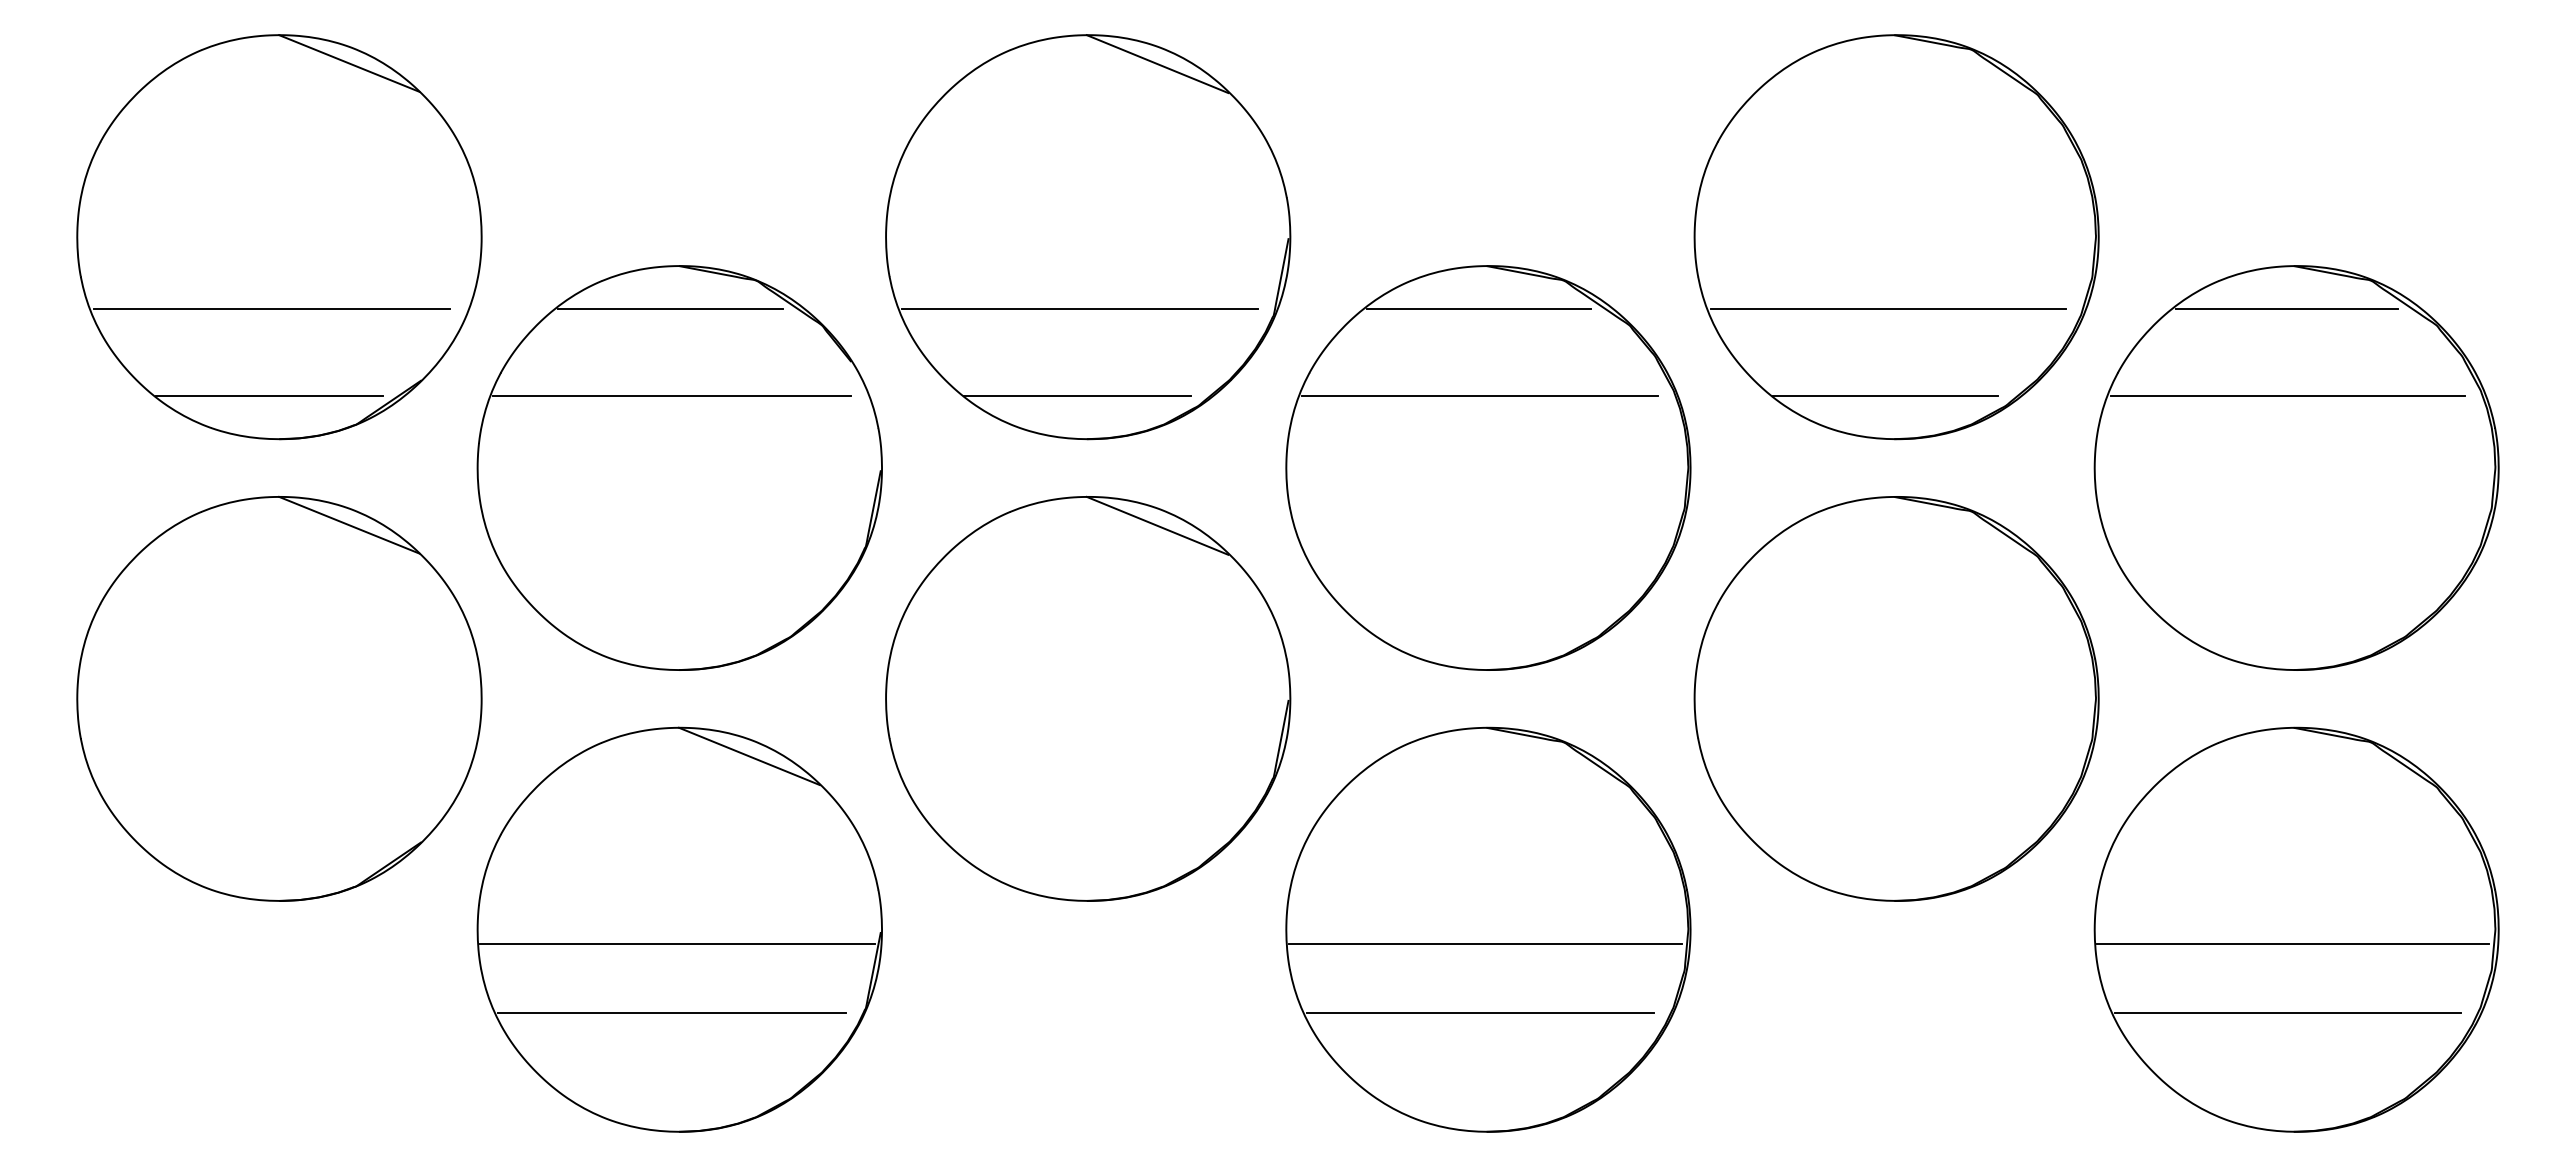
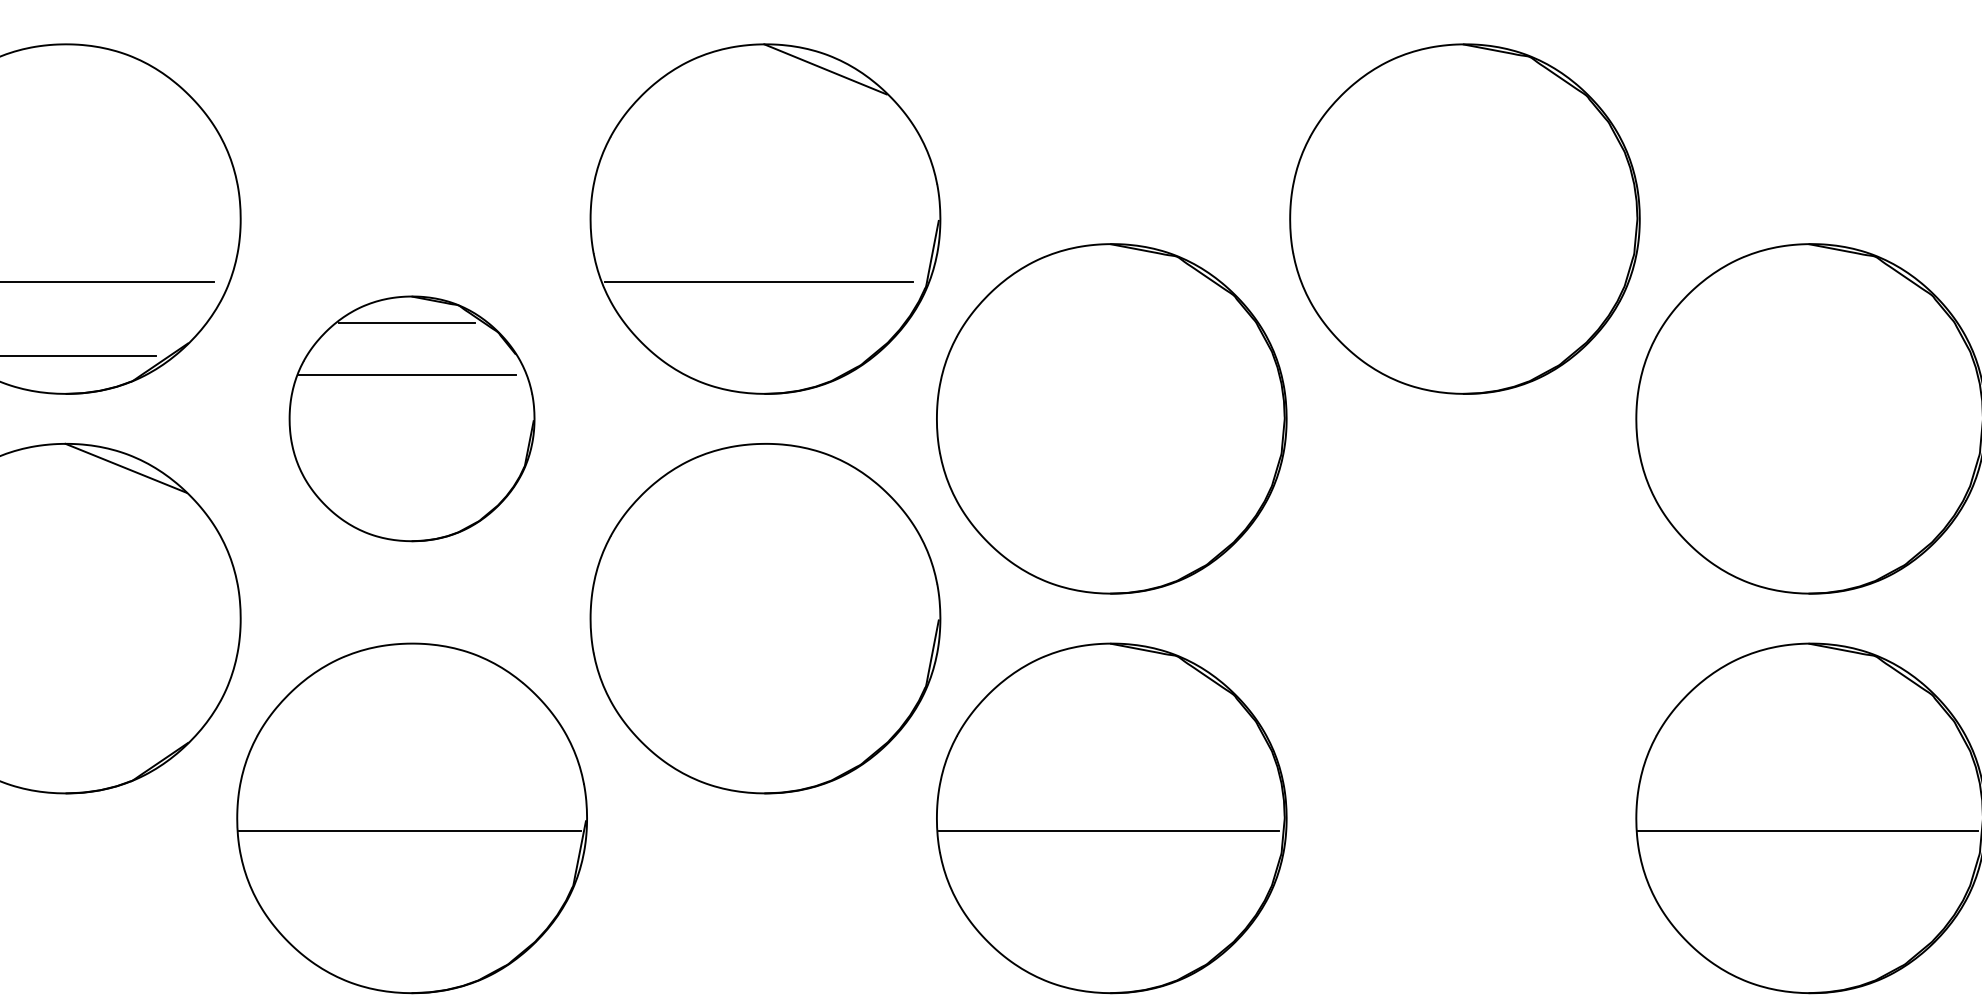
line: (349, 63) -> (126, 68), removed
line: (1478, 309) -> (1103, 281), removed
line: (1887, 309) -> (1457, 281), removed
line: (2286, 309) -> (1802, 281), removed
line: (1077, 395) -> (756, 356), removed
line: (1479, 395) -> (1104, 356), removed
line: (1885, 395) -> (1455, 356), removed
line: (2287, 395) -> (1803, 356), removed
part: (679, 467) -> (411, 418), size x0.7
line: (1157, 525) -> (825, 468), removed
part: (1896, 698) -> (1464, 618), removed
line: (749, 756) -> (472, 668), removed
line: (671, 1013) -> (404, 890), removed
line: (1480, 1013) -> (1104, 890), removed
line: (2287, 1013) -> (1803, 890), removed

